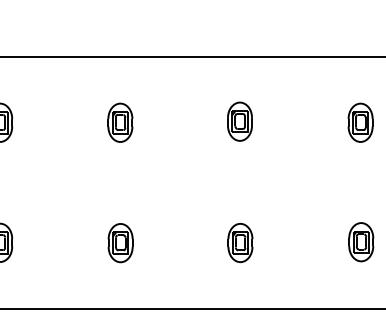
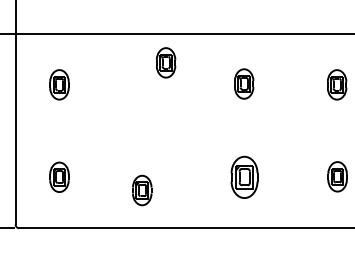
part: (120, 122) -> (166, 62), moved
part: (120, 243) -> (142, 190), moved
part: (240, 243) -> (244, 177), size x1.4

